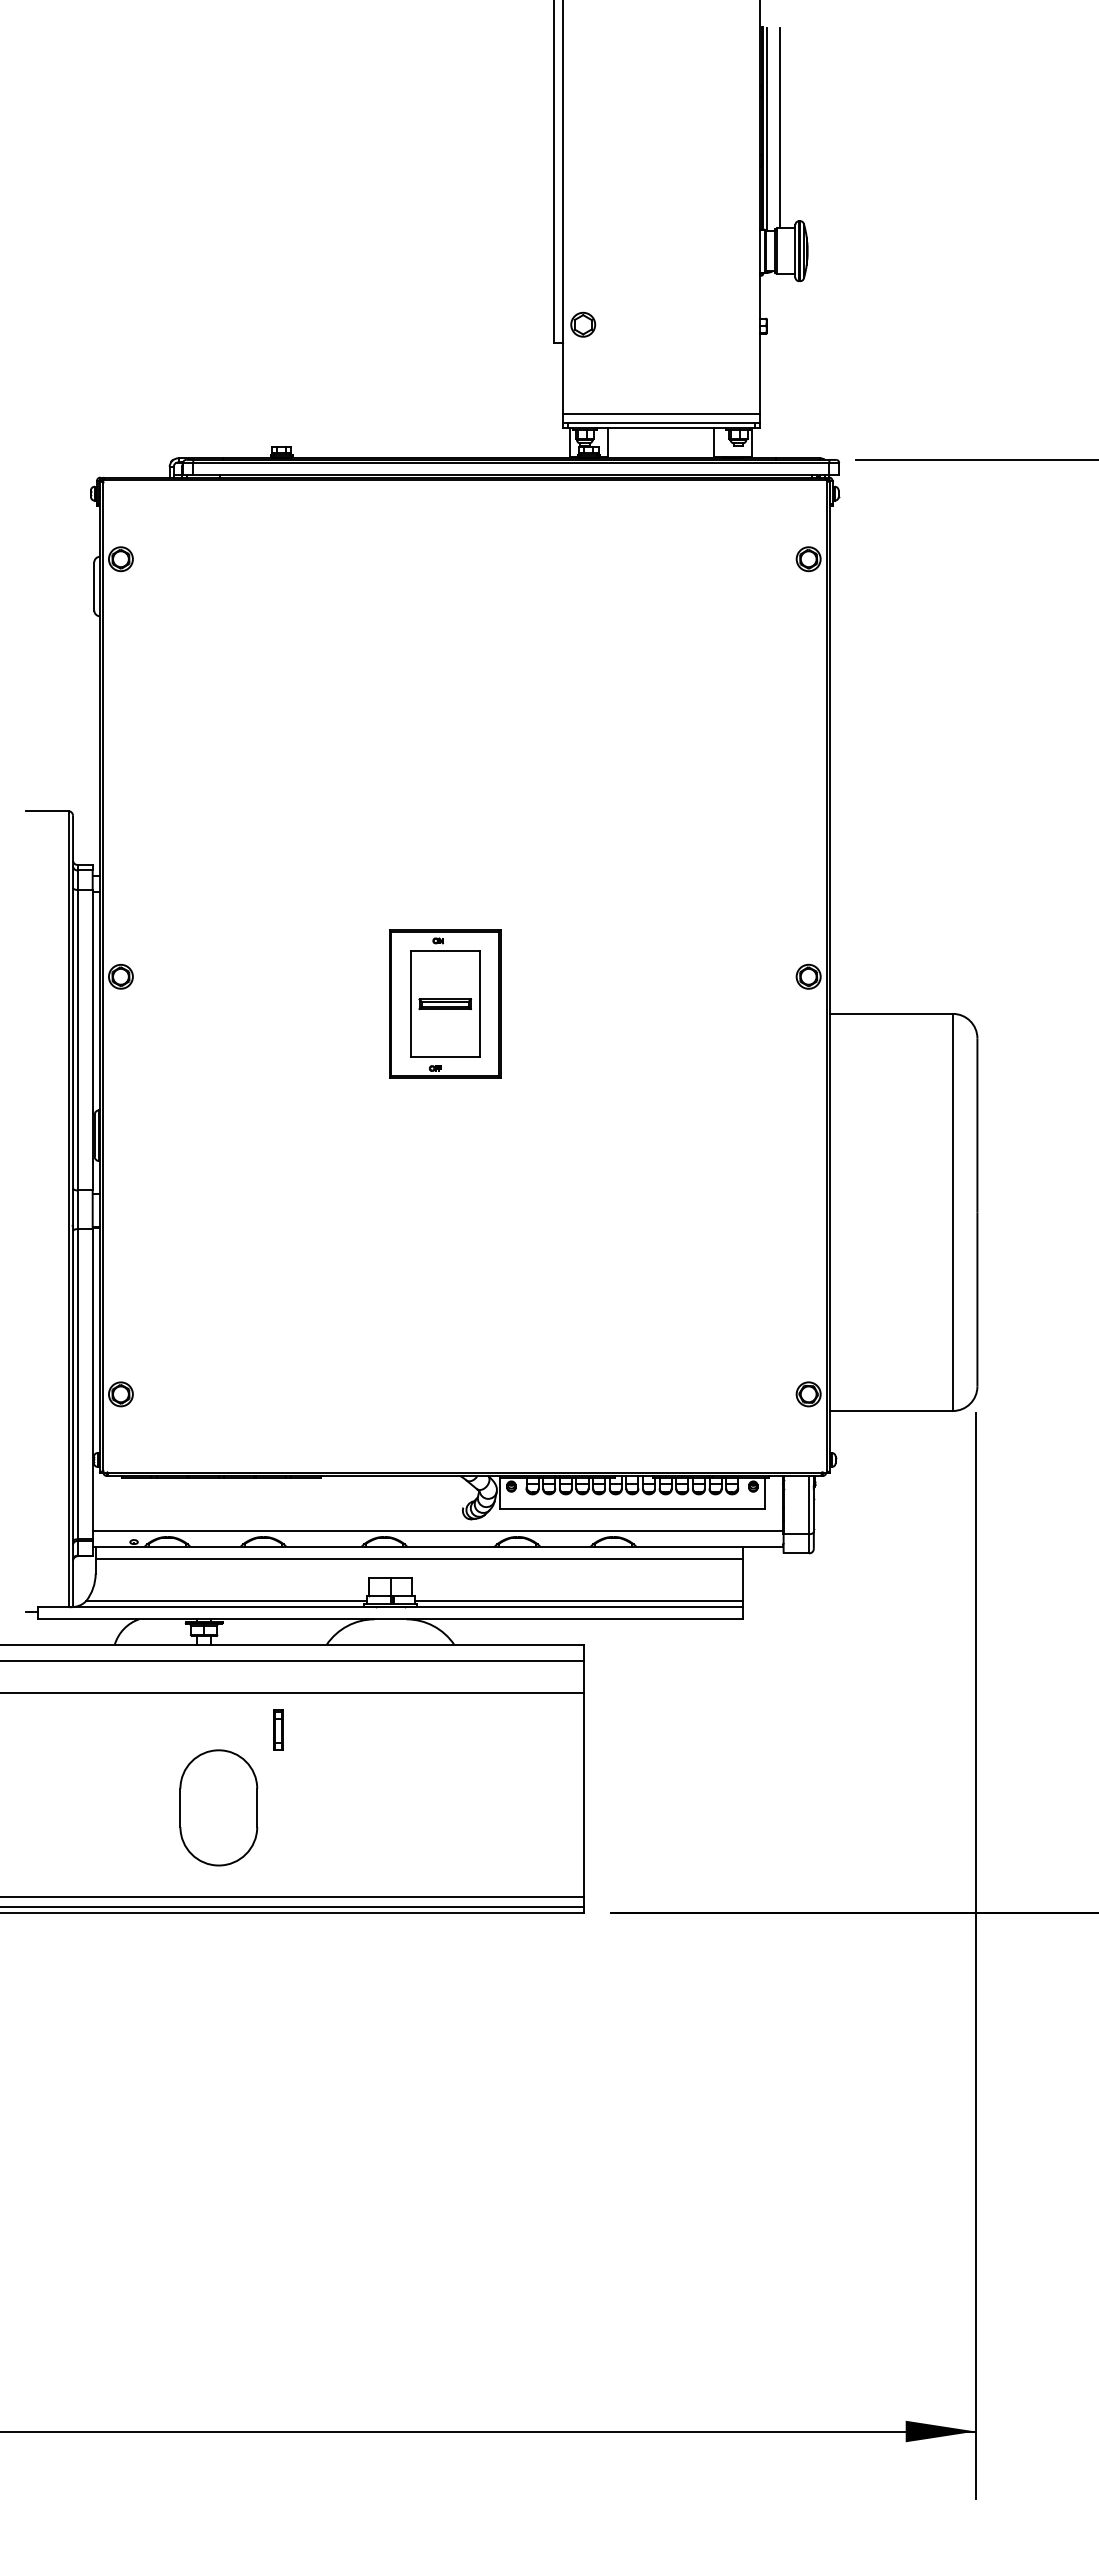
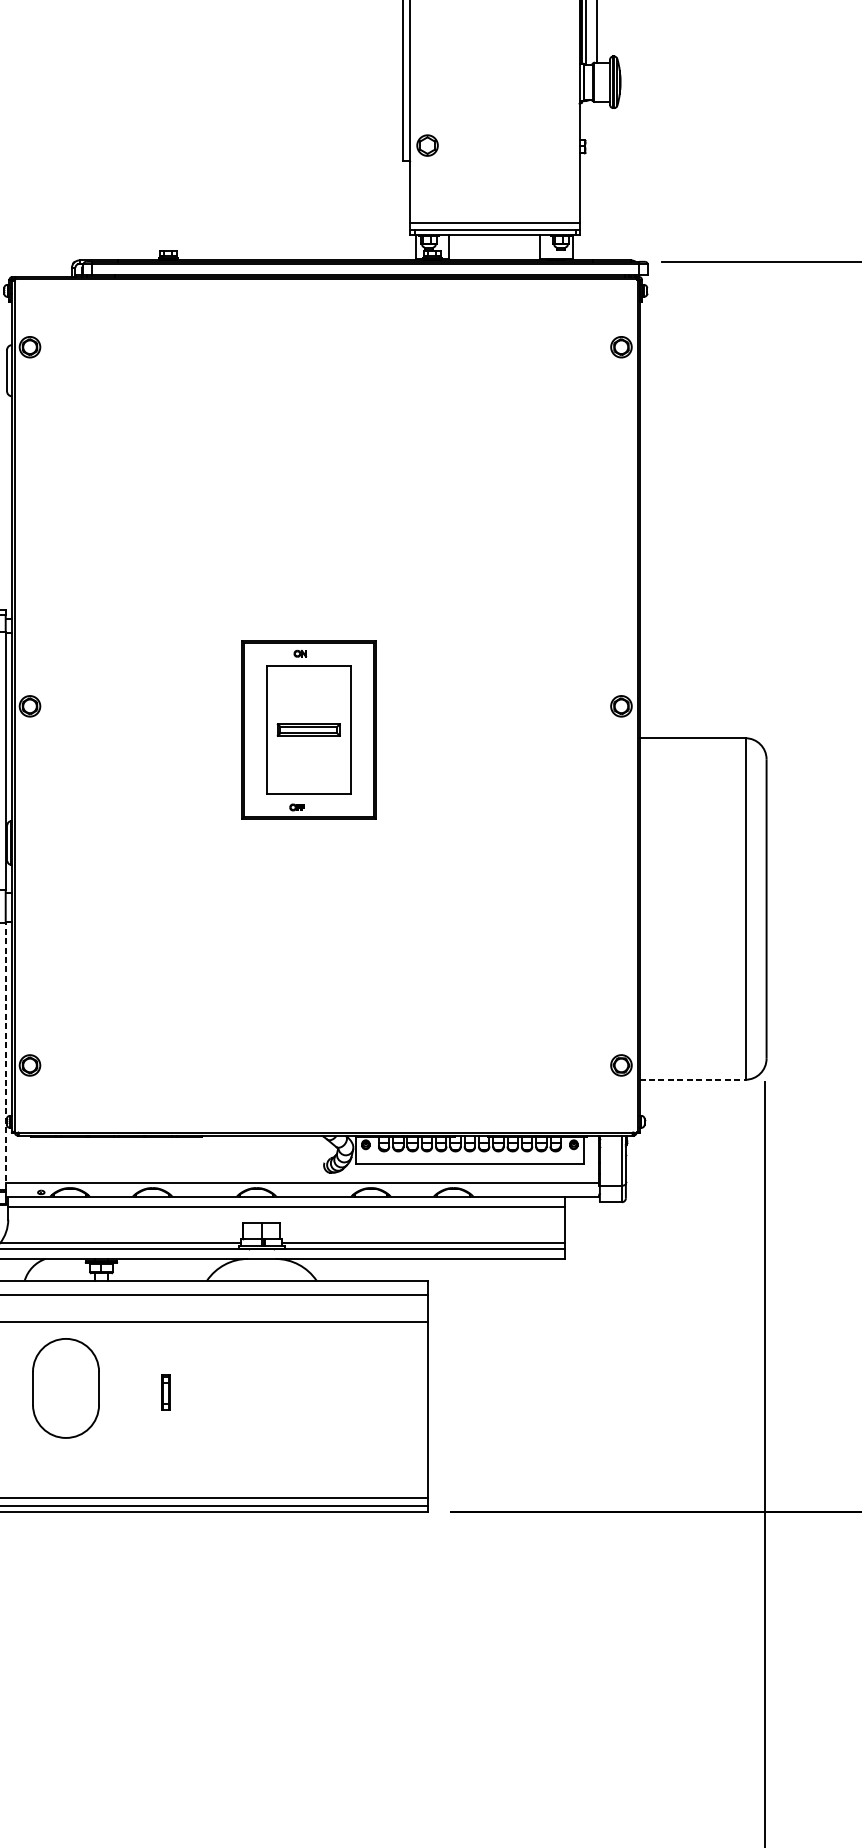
part: (445, 1003) -> (309, 729), size x1.4
line: (92, 1383) -> (5, 1056), solid -> dashed
line: (891, 1411) -> (692, 1080), solid -> dashed
part: (278, 1729) -> (165, 1392), moved
part: (218, 1807) -> (65, 1388), moved

